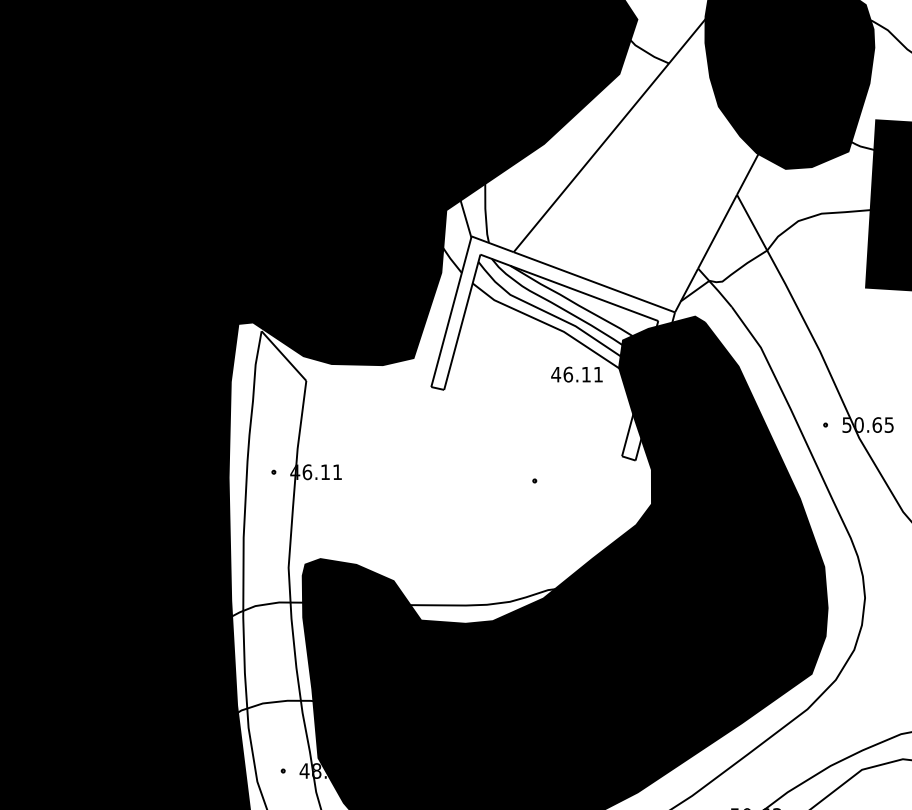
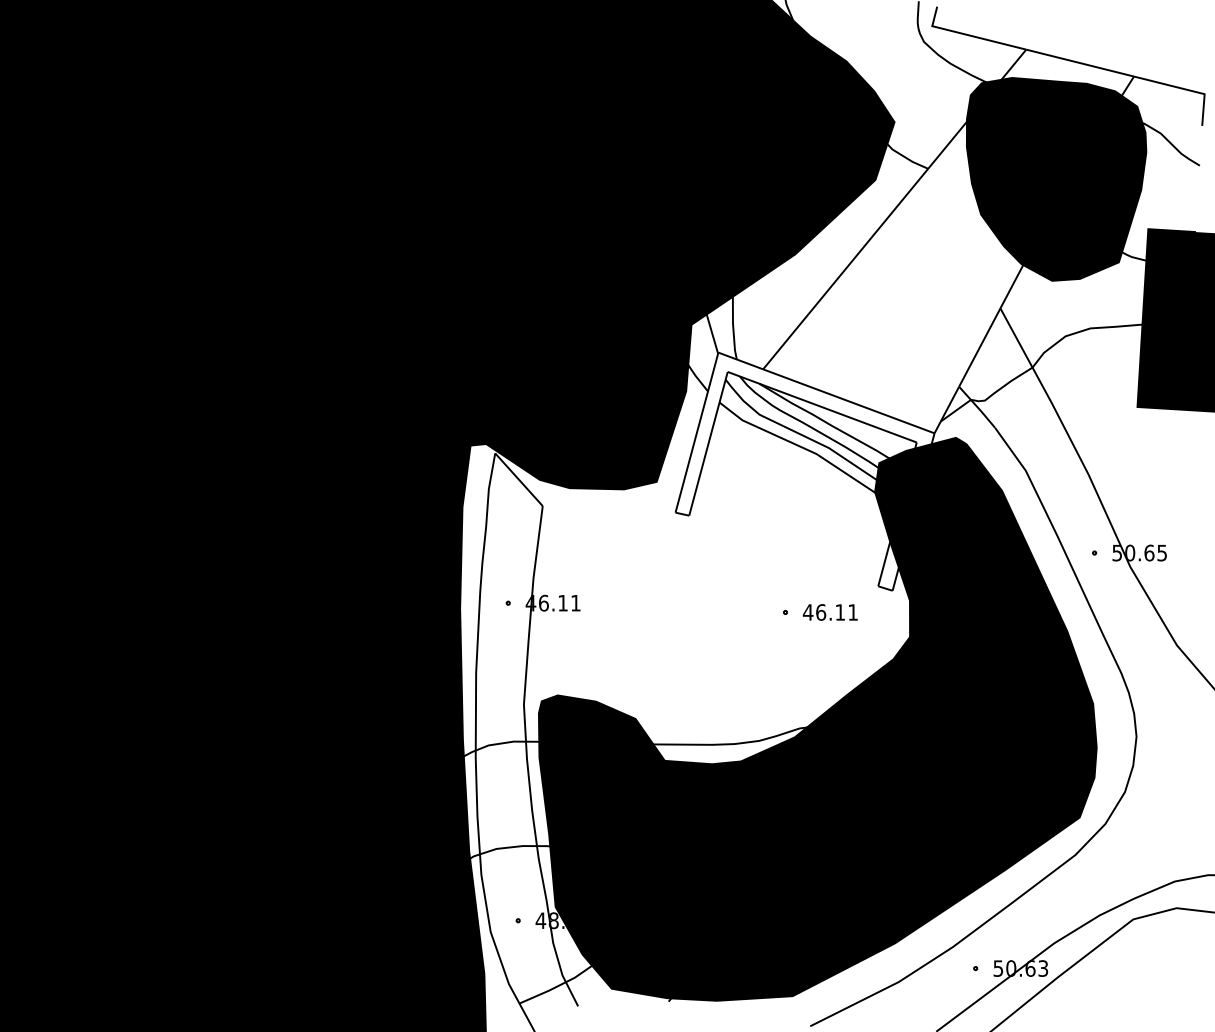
text: (576, 374) -> (829, 612), moved

